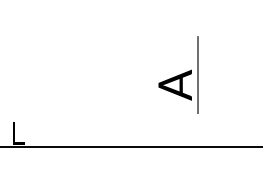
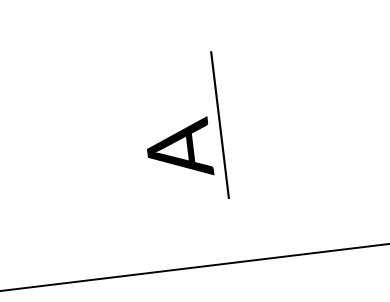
text: (178, 74) -> (182, 128), moved

